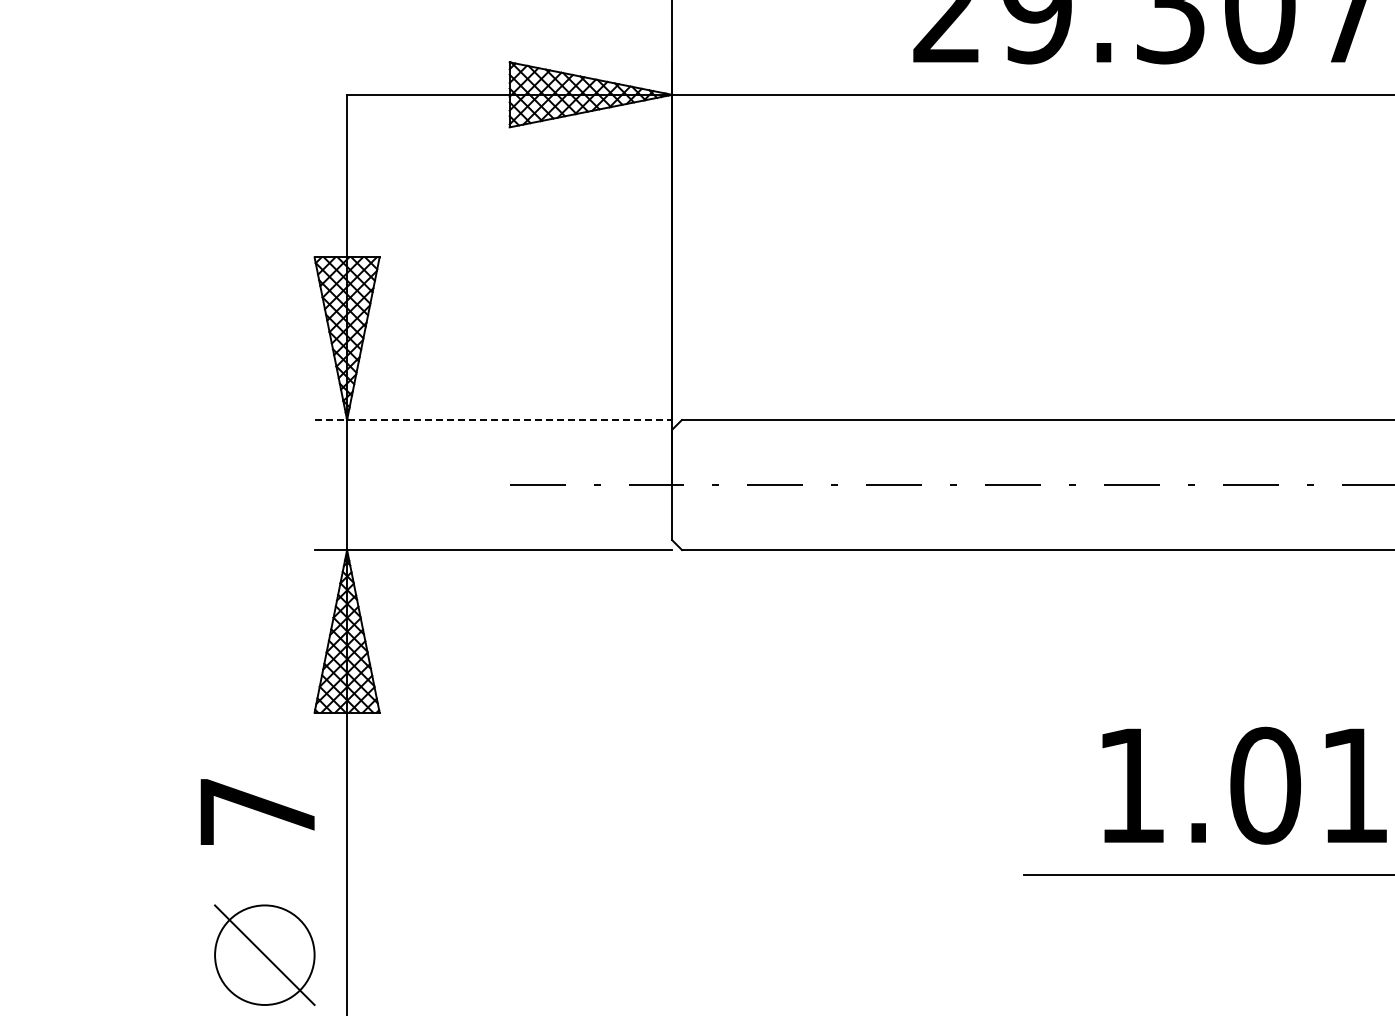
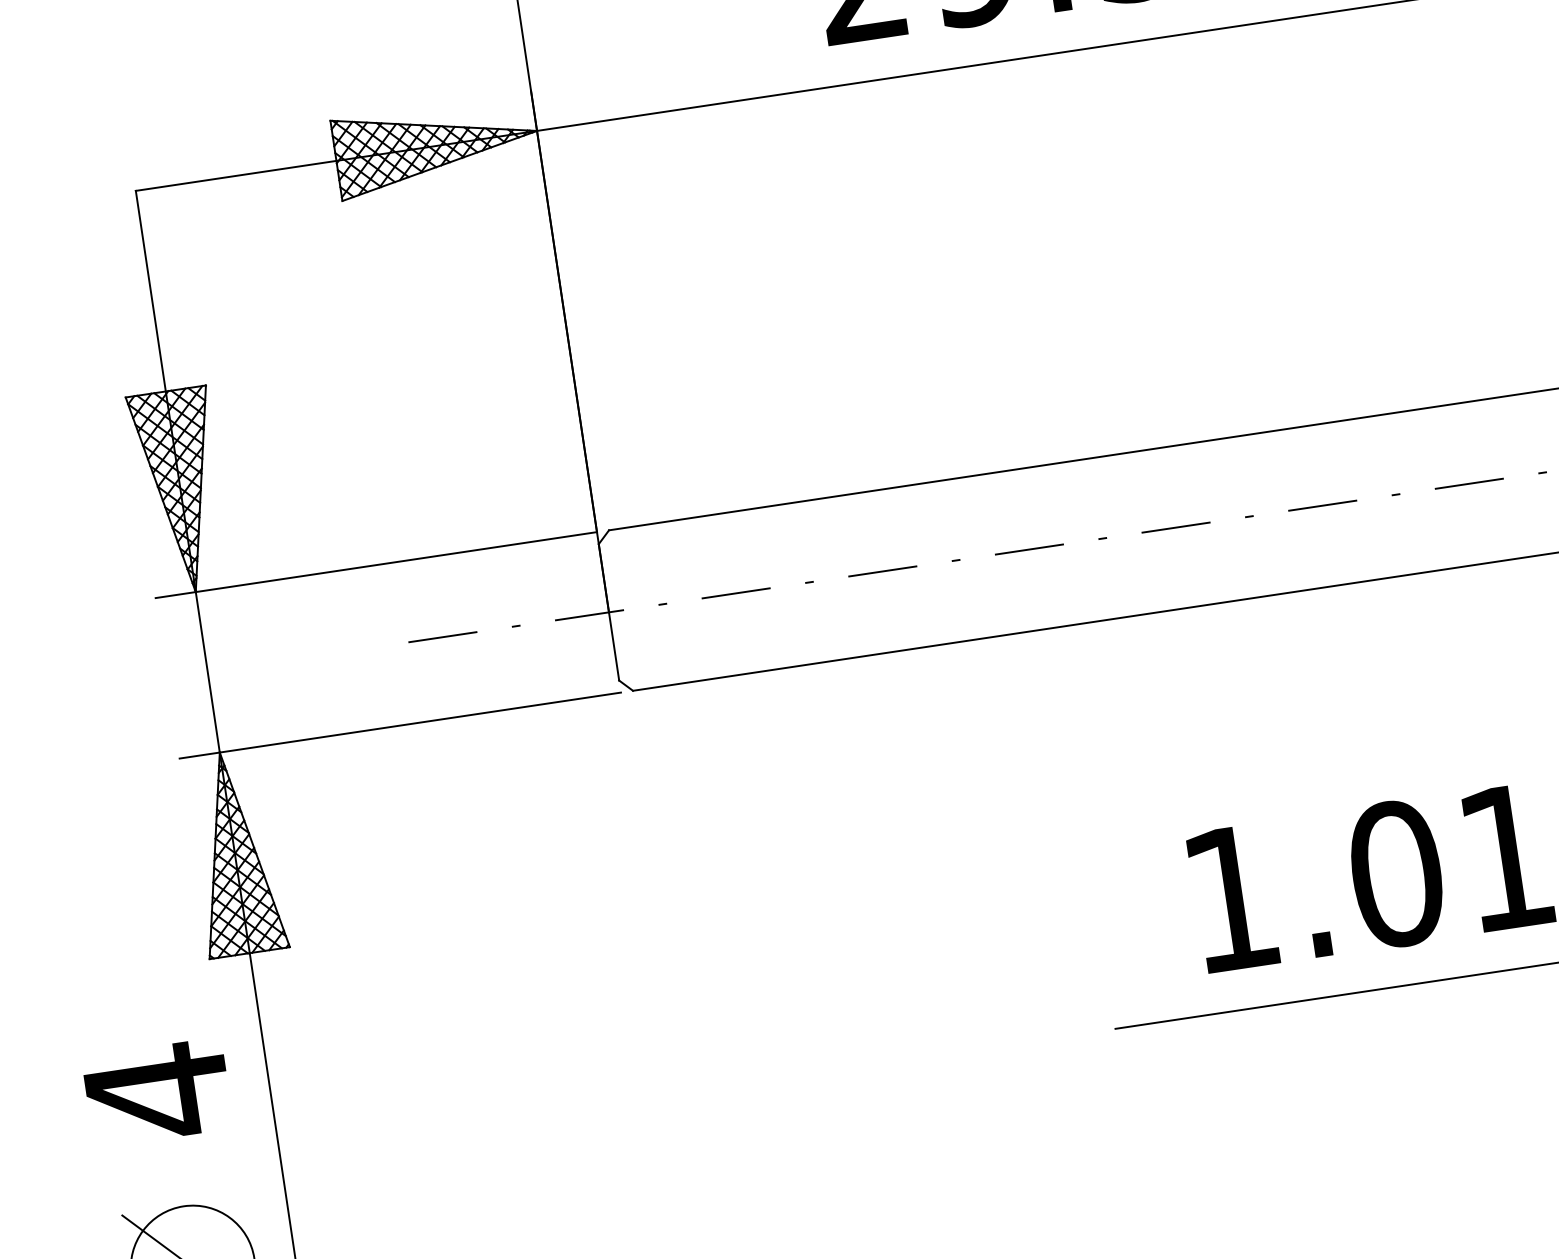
line: (493, 419) -> (376, 564), dashed -> solid
text: (257, 812) -> (157, 1092), 7 -> 4

